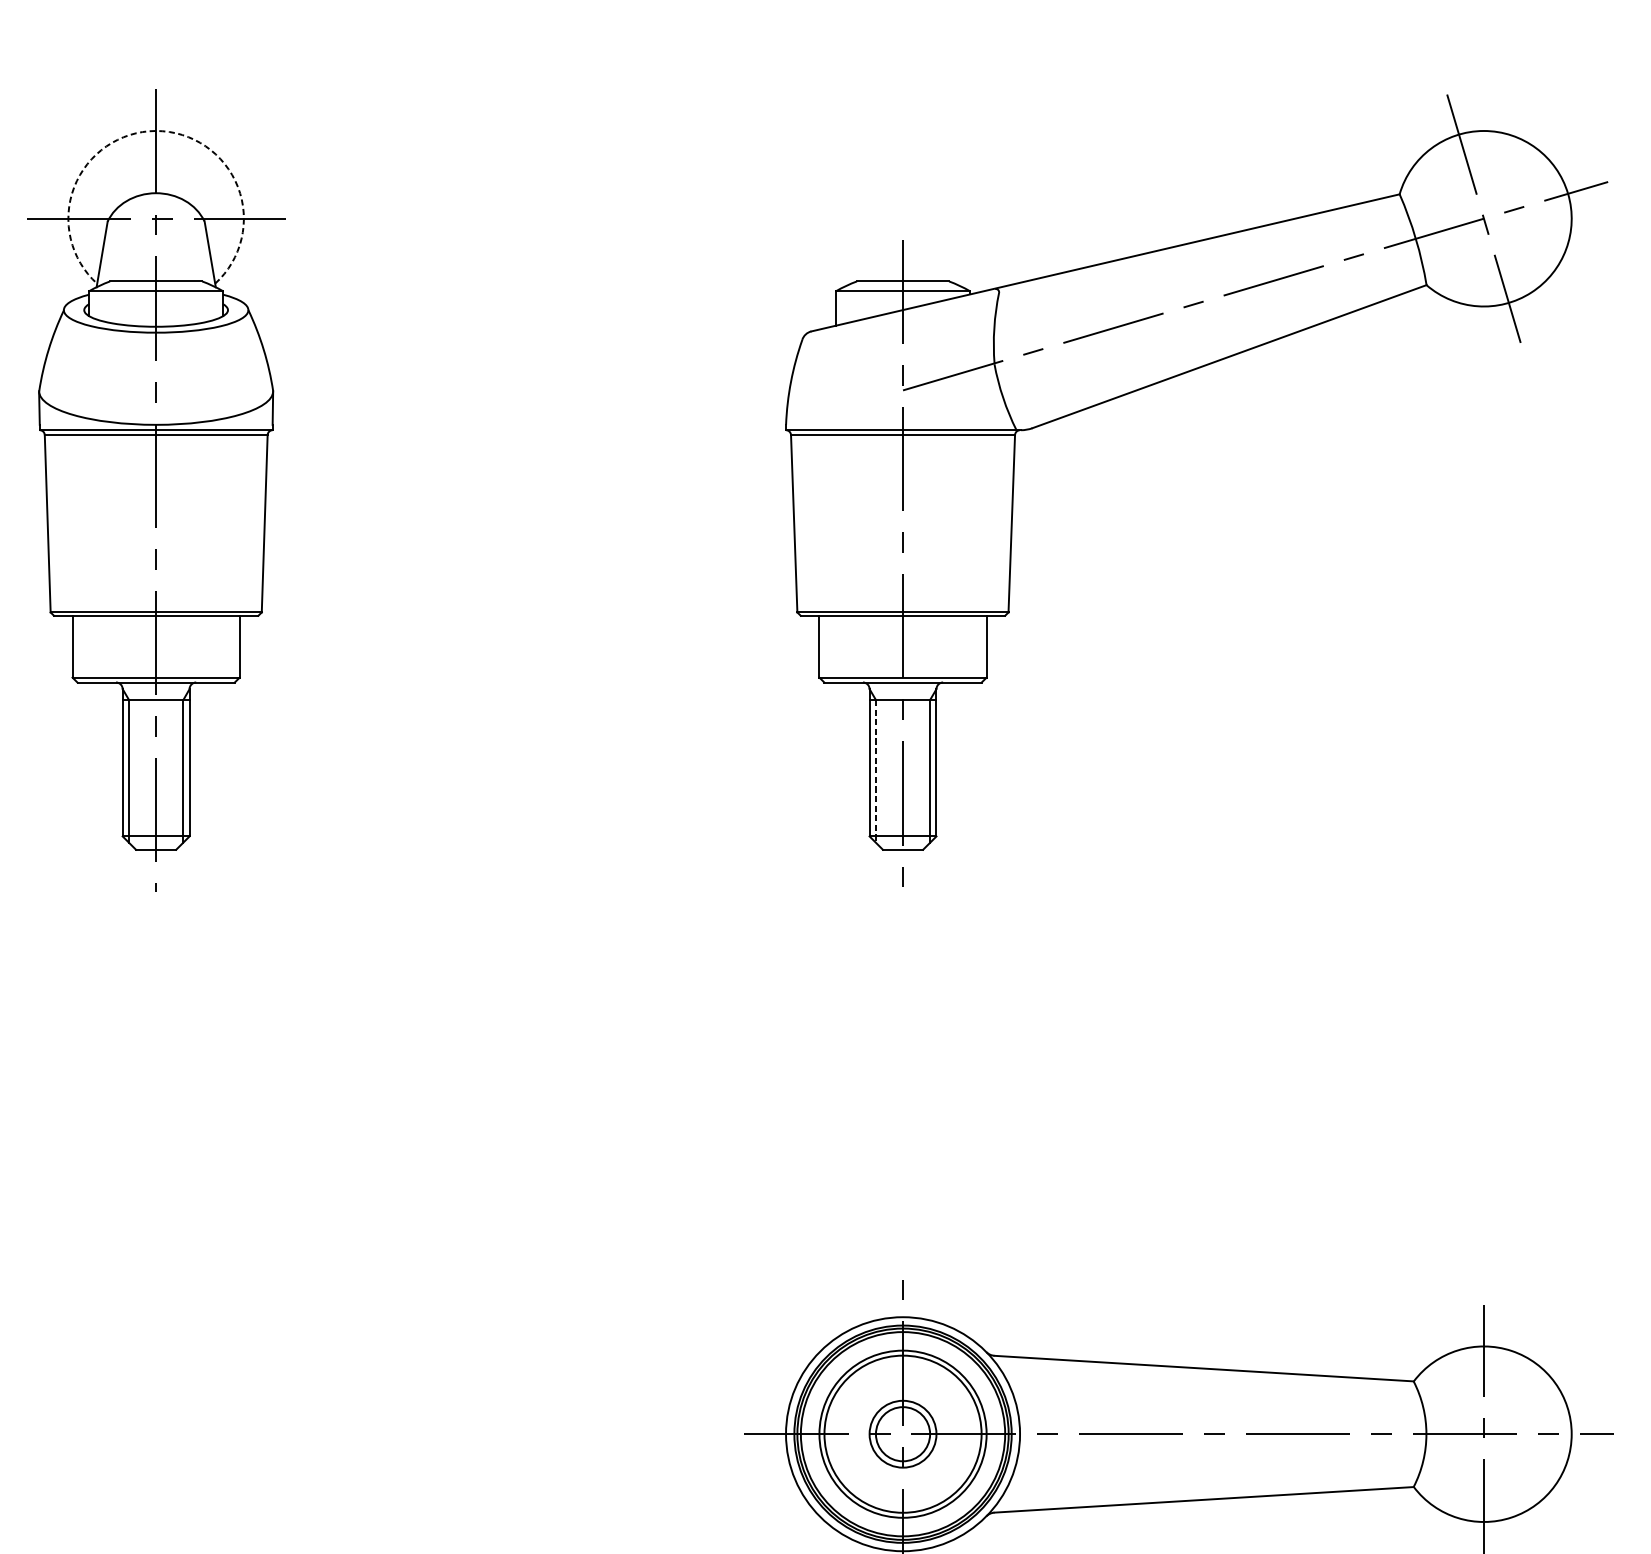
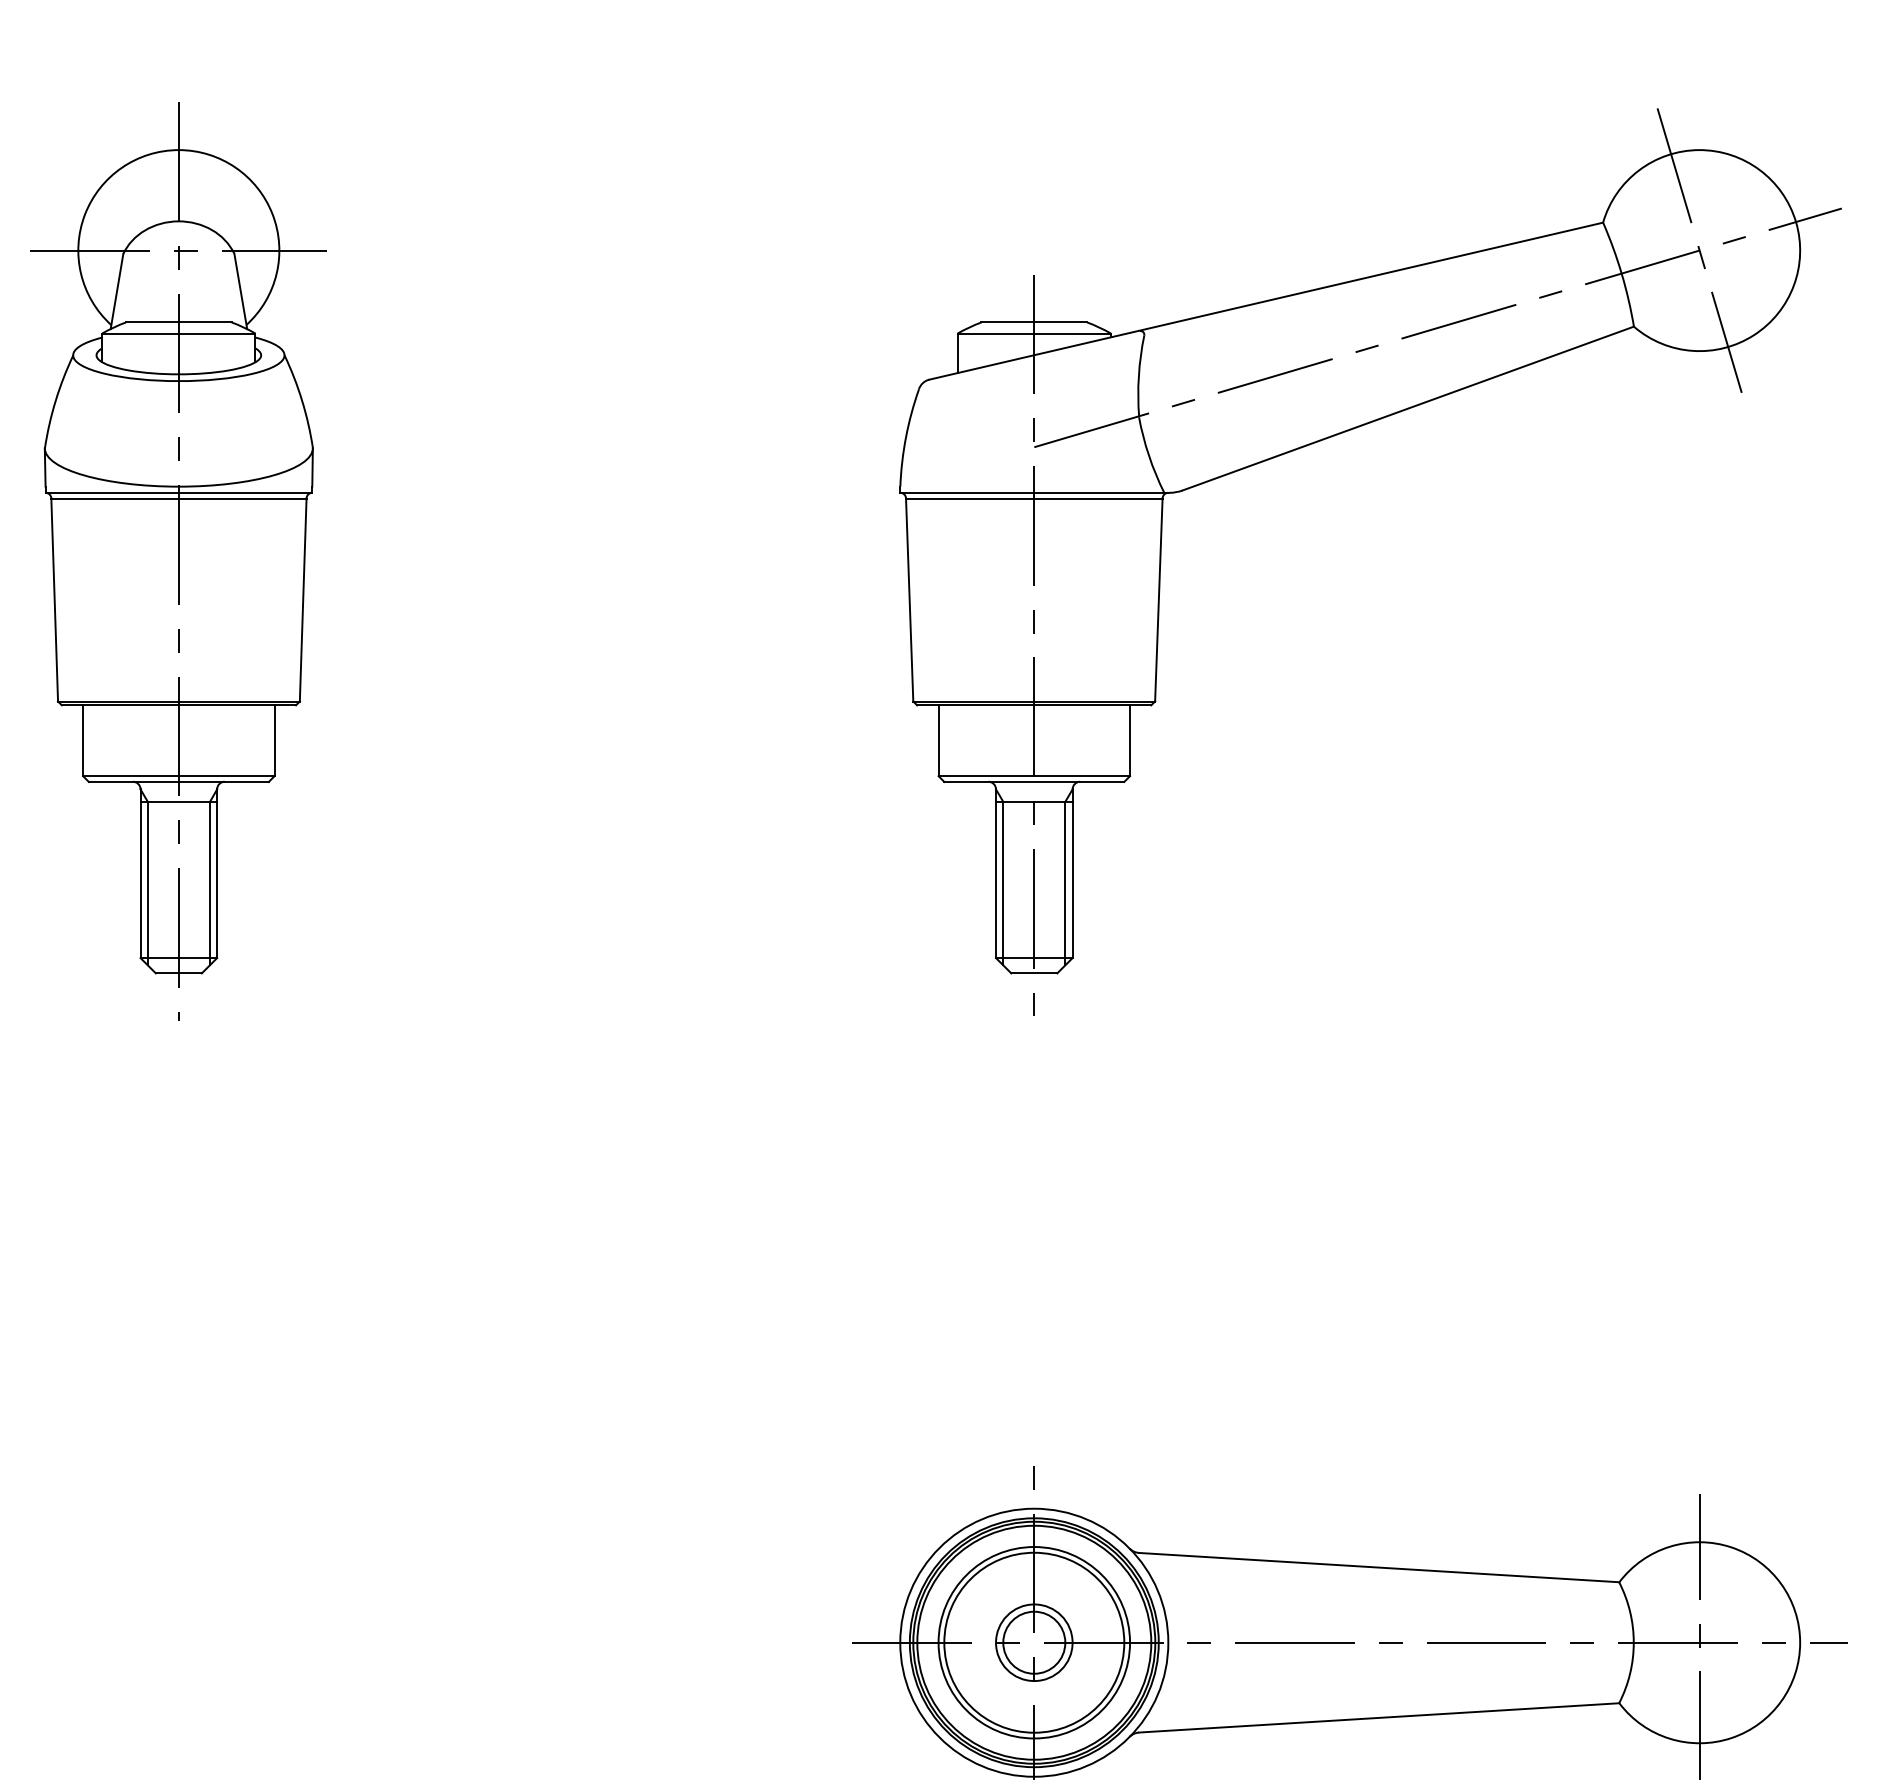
arc: (155, 131) -> (178, 150), dashed -> solid
line: (876, 771) -> (1003, 883), dashed -> solid

